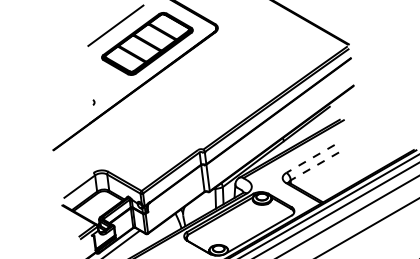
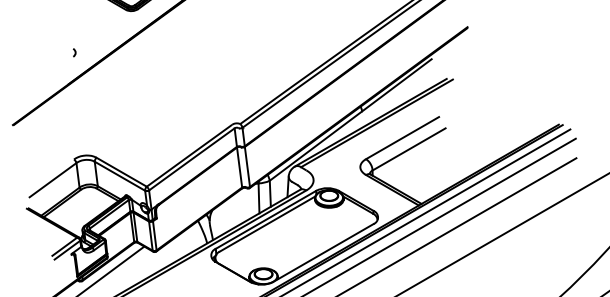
line: (310, 158) -> (402, 137), dashed -> solid
line: (314, 166) -> (408, 149), dashed -> solid

